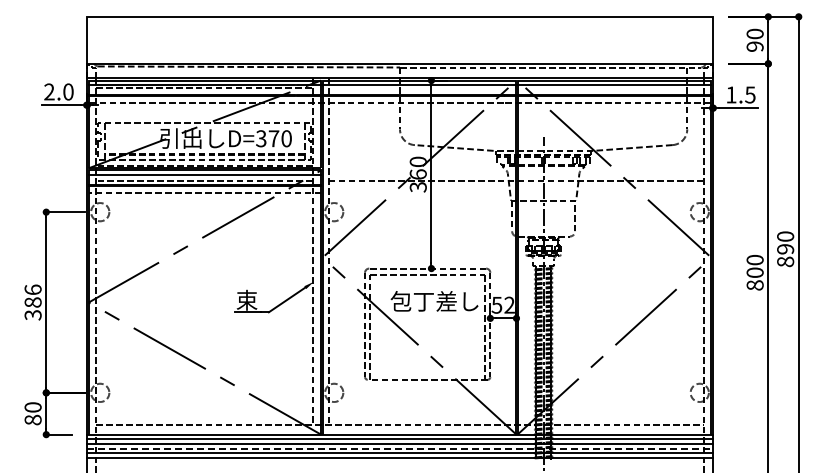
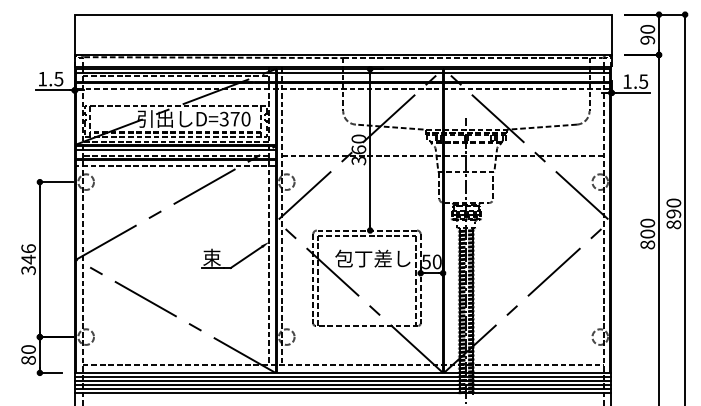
text: (58, 91) -> (50, 78), 2.0 -> 1.5
text: (32, 302) -> (28, 259), 386 -> 346
text: (509, 304) -> (437, 261), 52 -> 50
line: (400, 448) -> (343, 384), dashed -> solid

